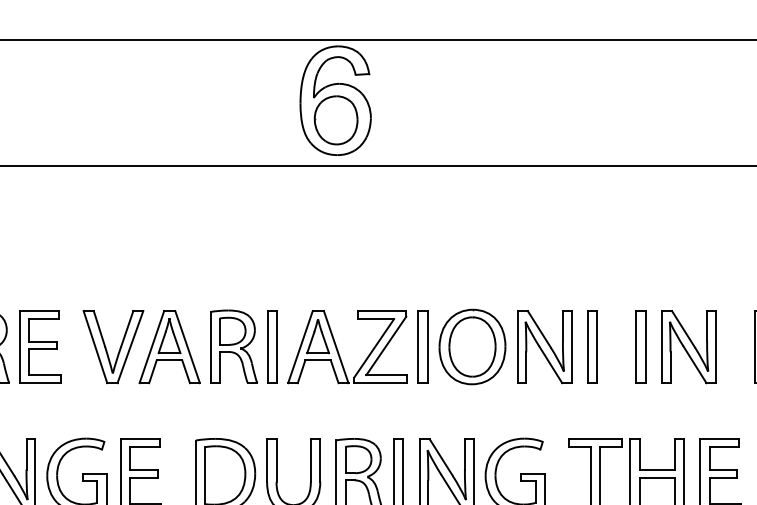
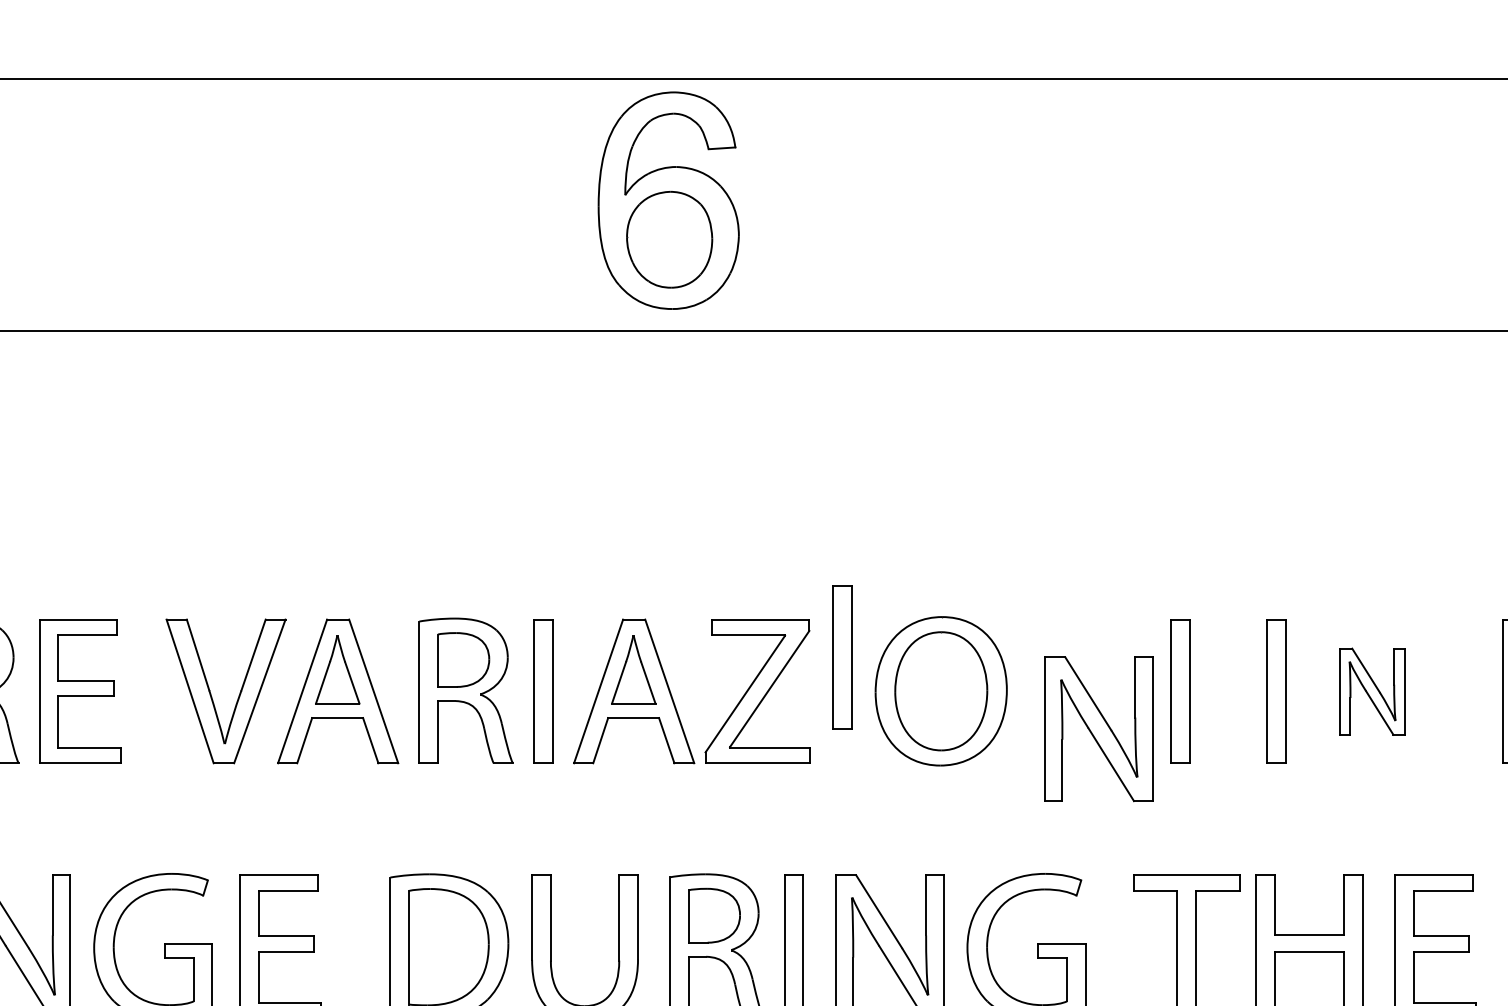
part: (422, 346) -> (841, 656), moved
part: (544, 347) -> (1098, 730), moved
part: (688, 347) -> (1371, 692), size x0.6

